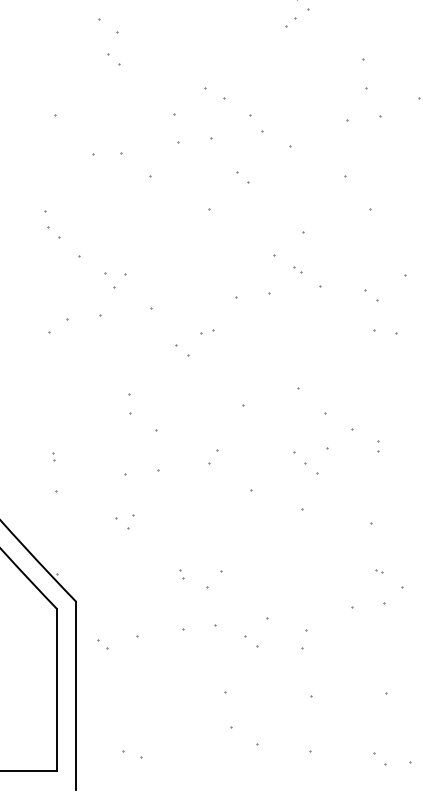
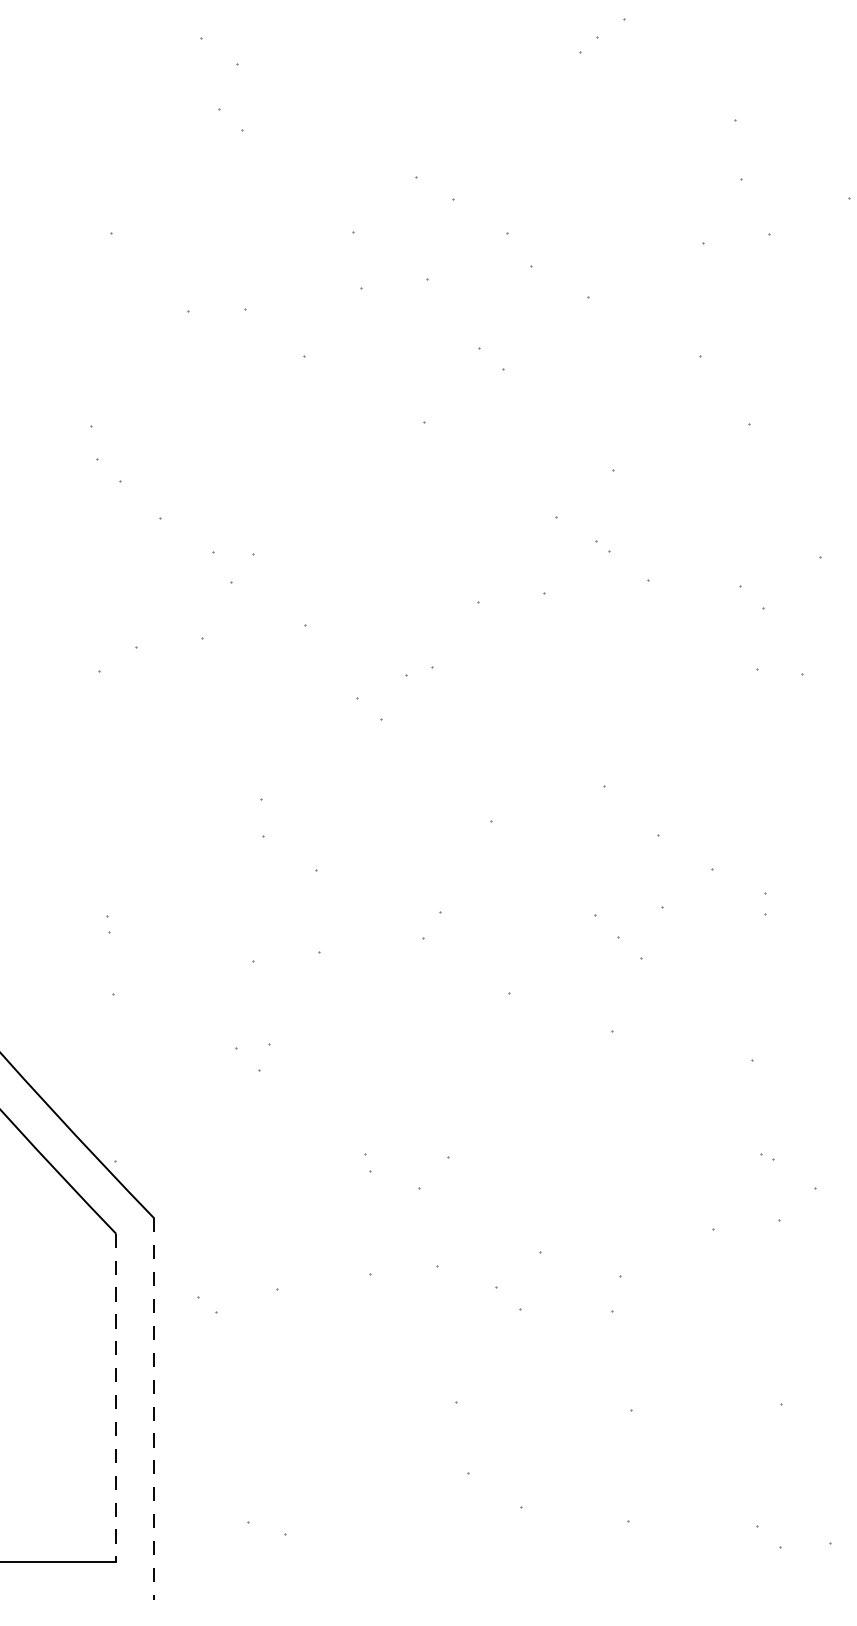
line: (57, 690) -> (116, 1398), solid -> dashed
line: (76, 696) -> (155, 1410), solid -> dashed

